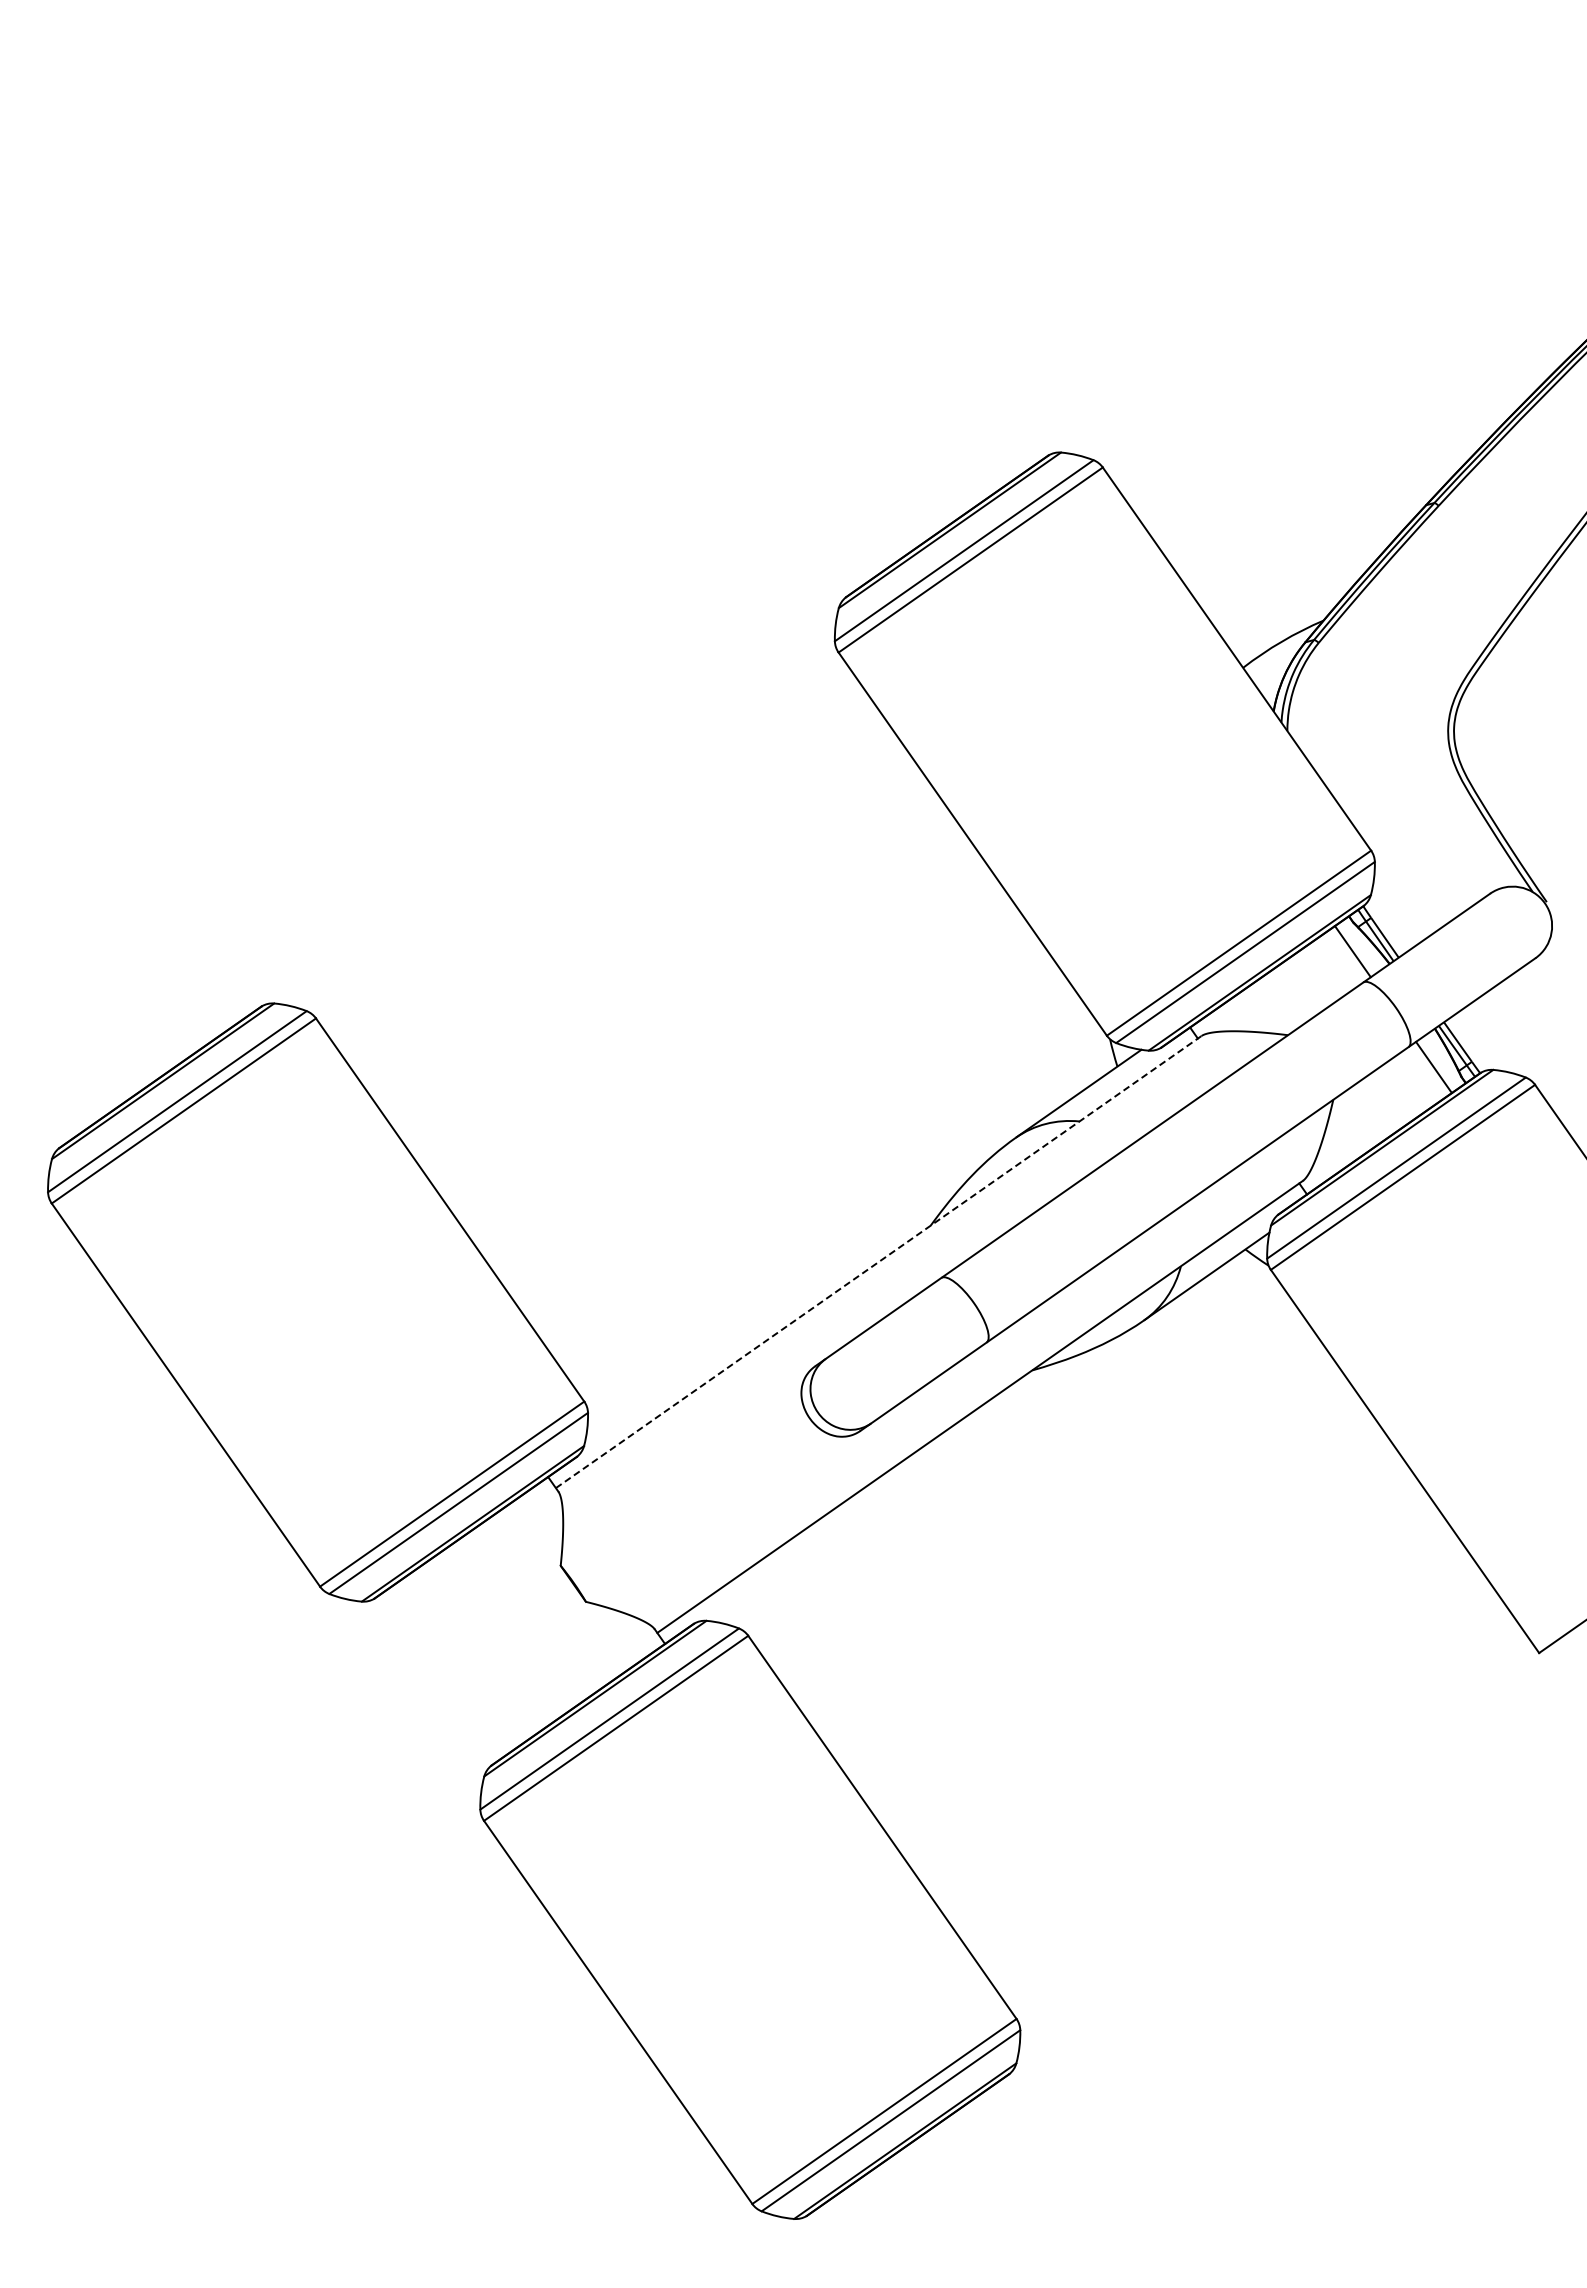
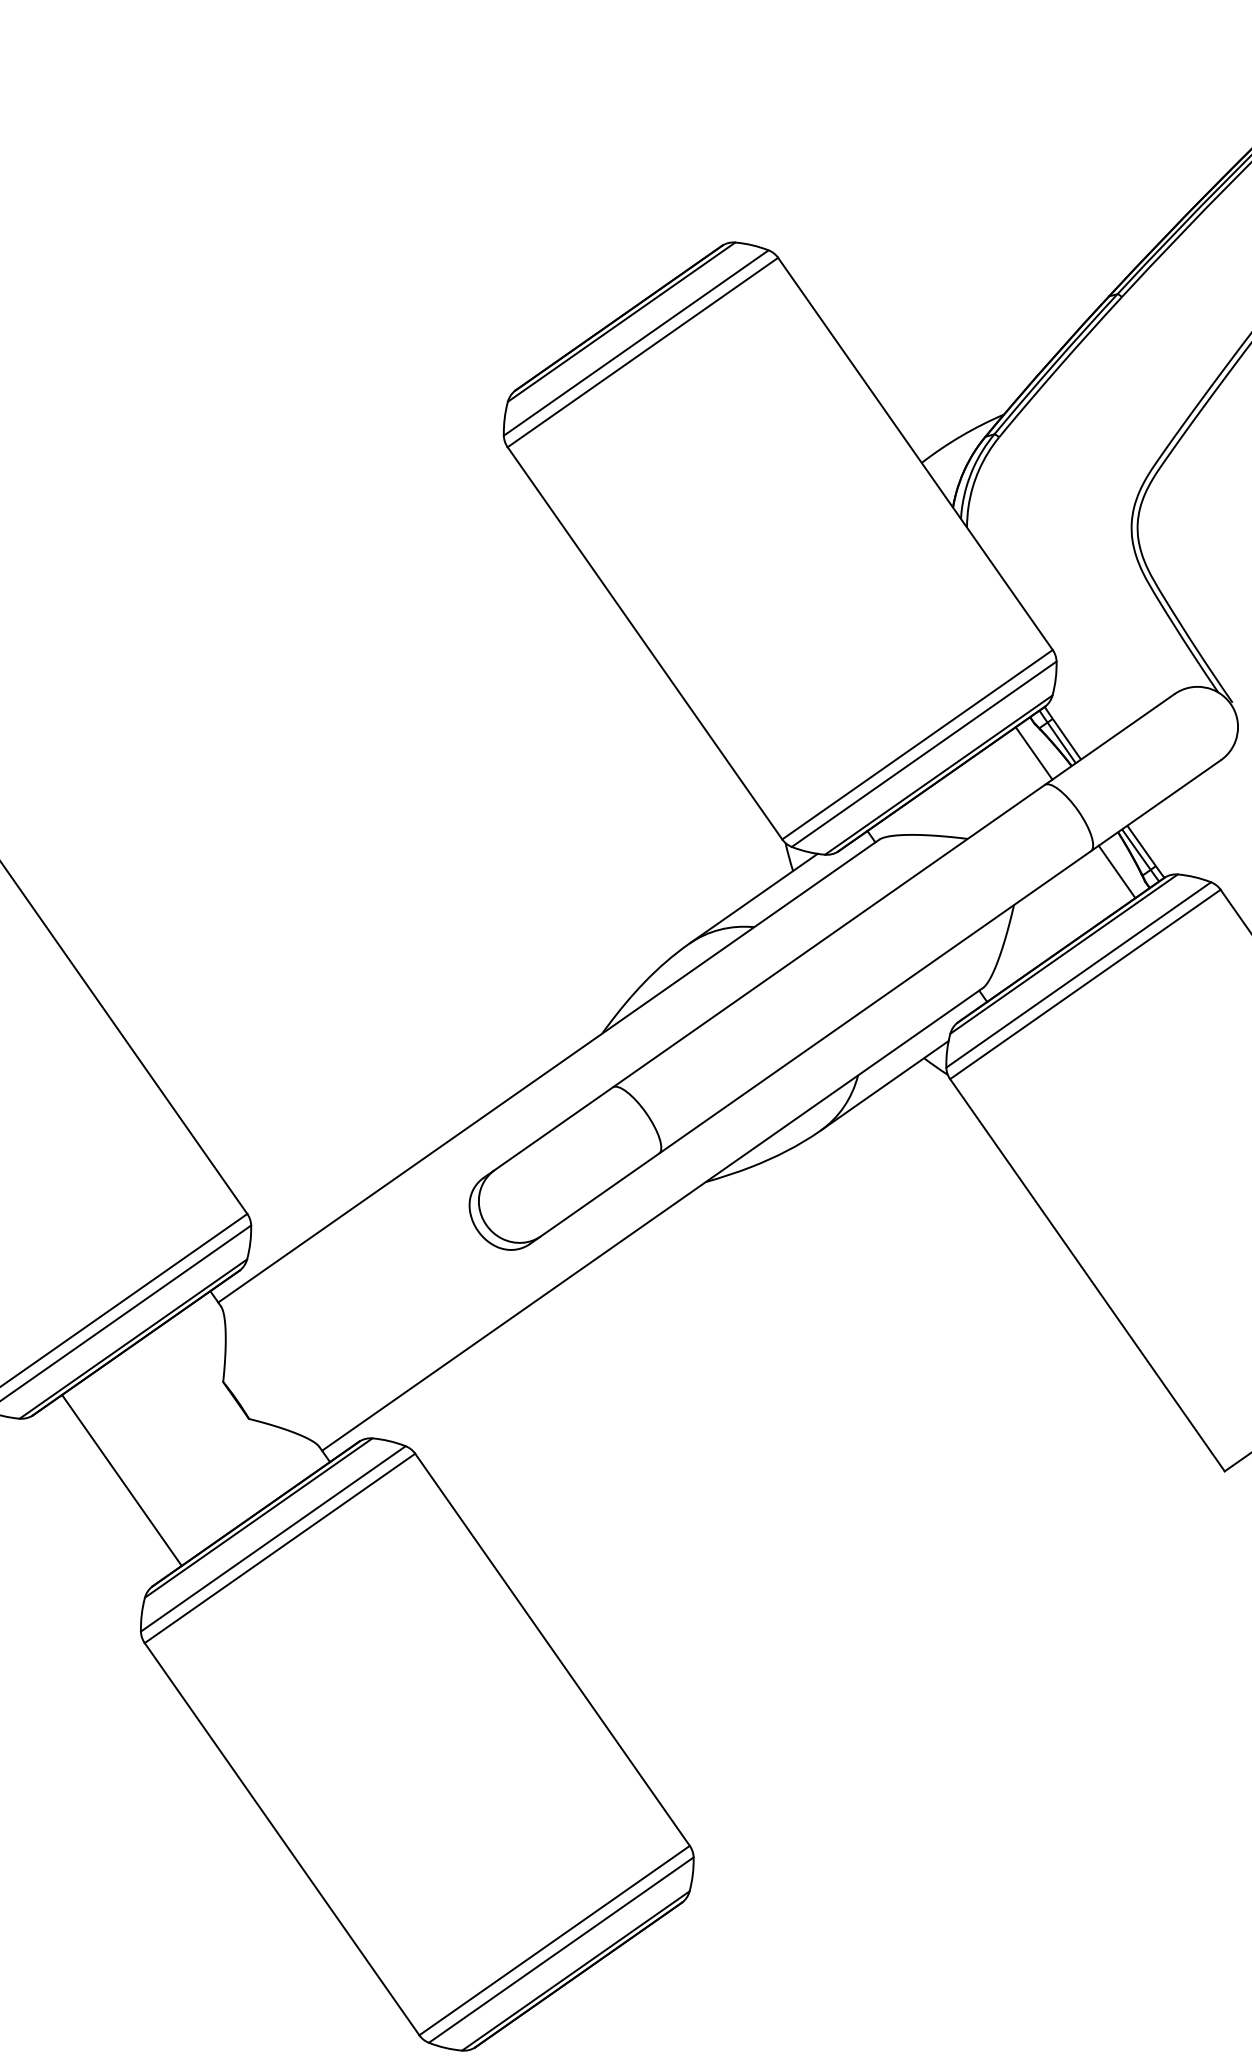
line: (879, 1261) -> (549, 1070), dashed -> solid
line: (461, 1661) -> (121, 1480), added

